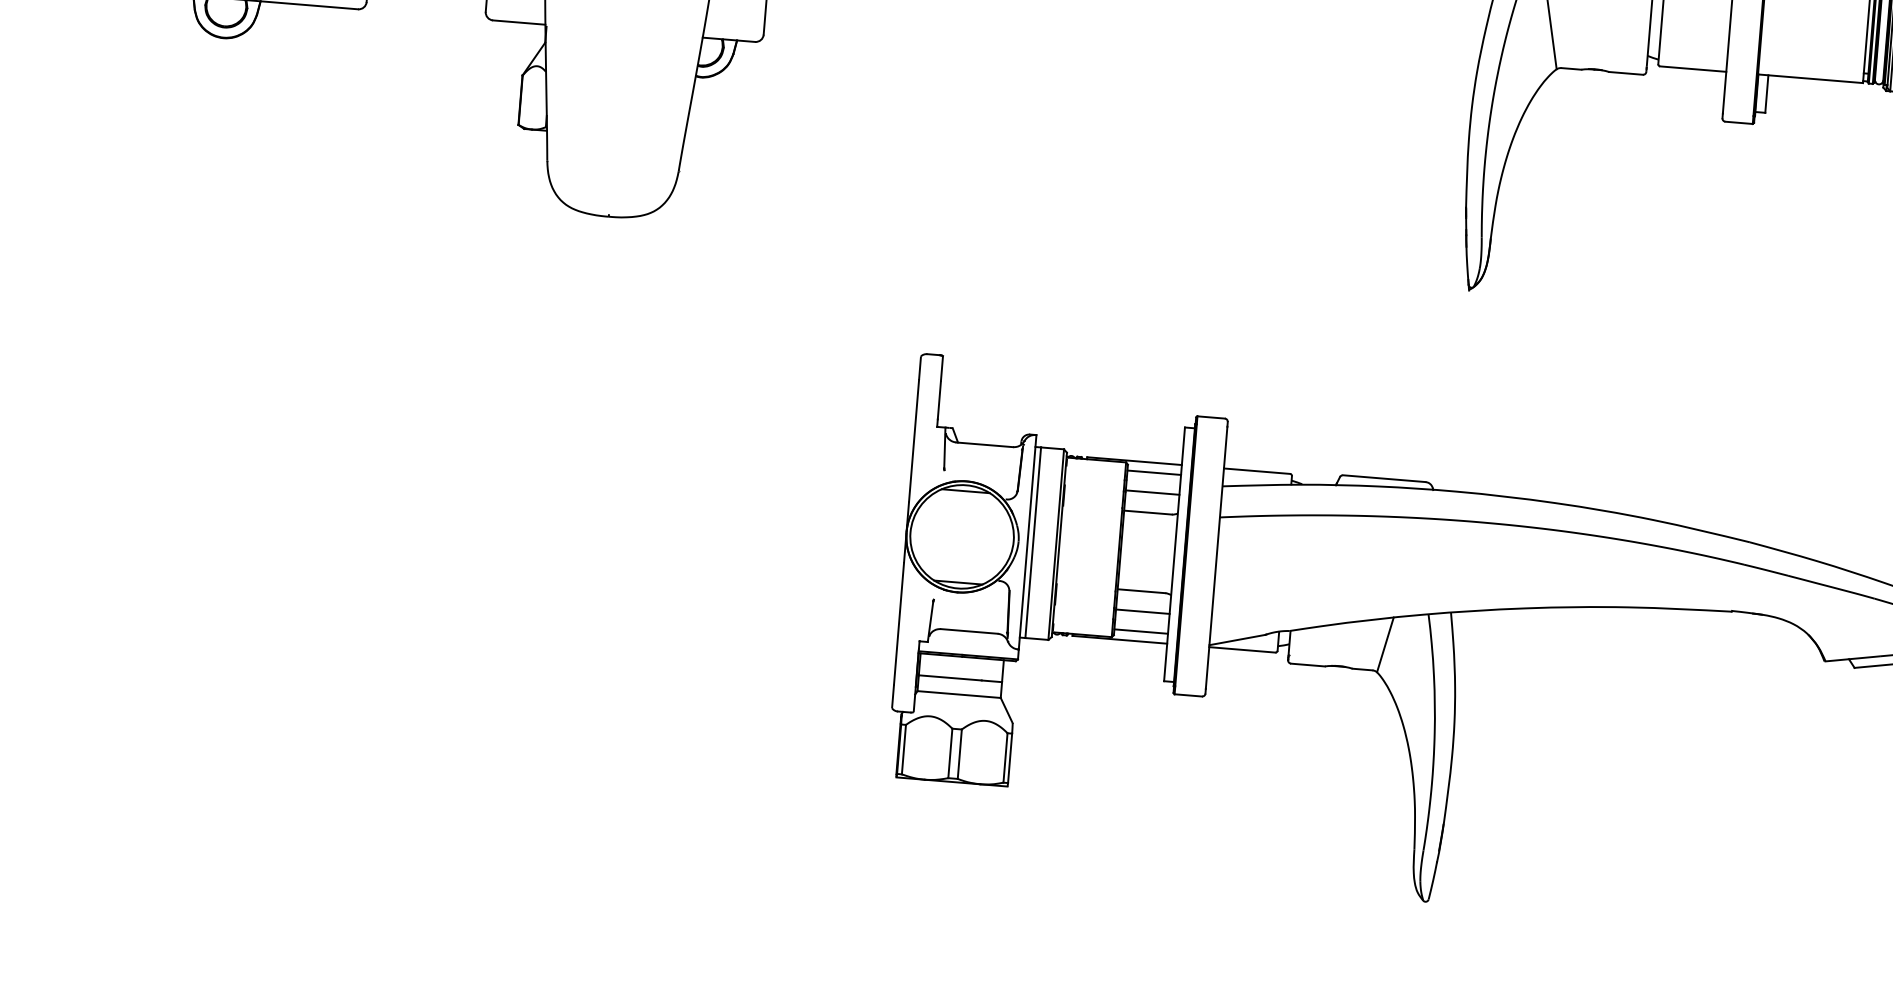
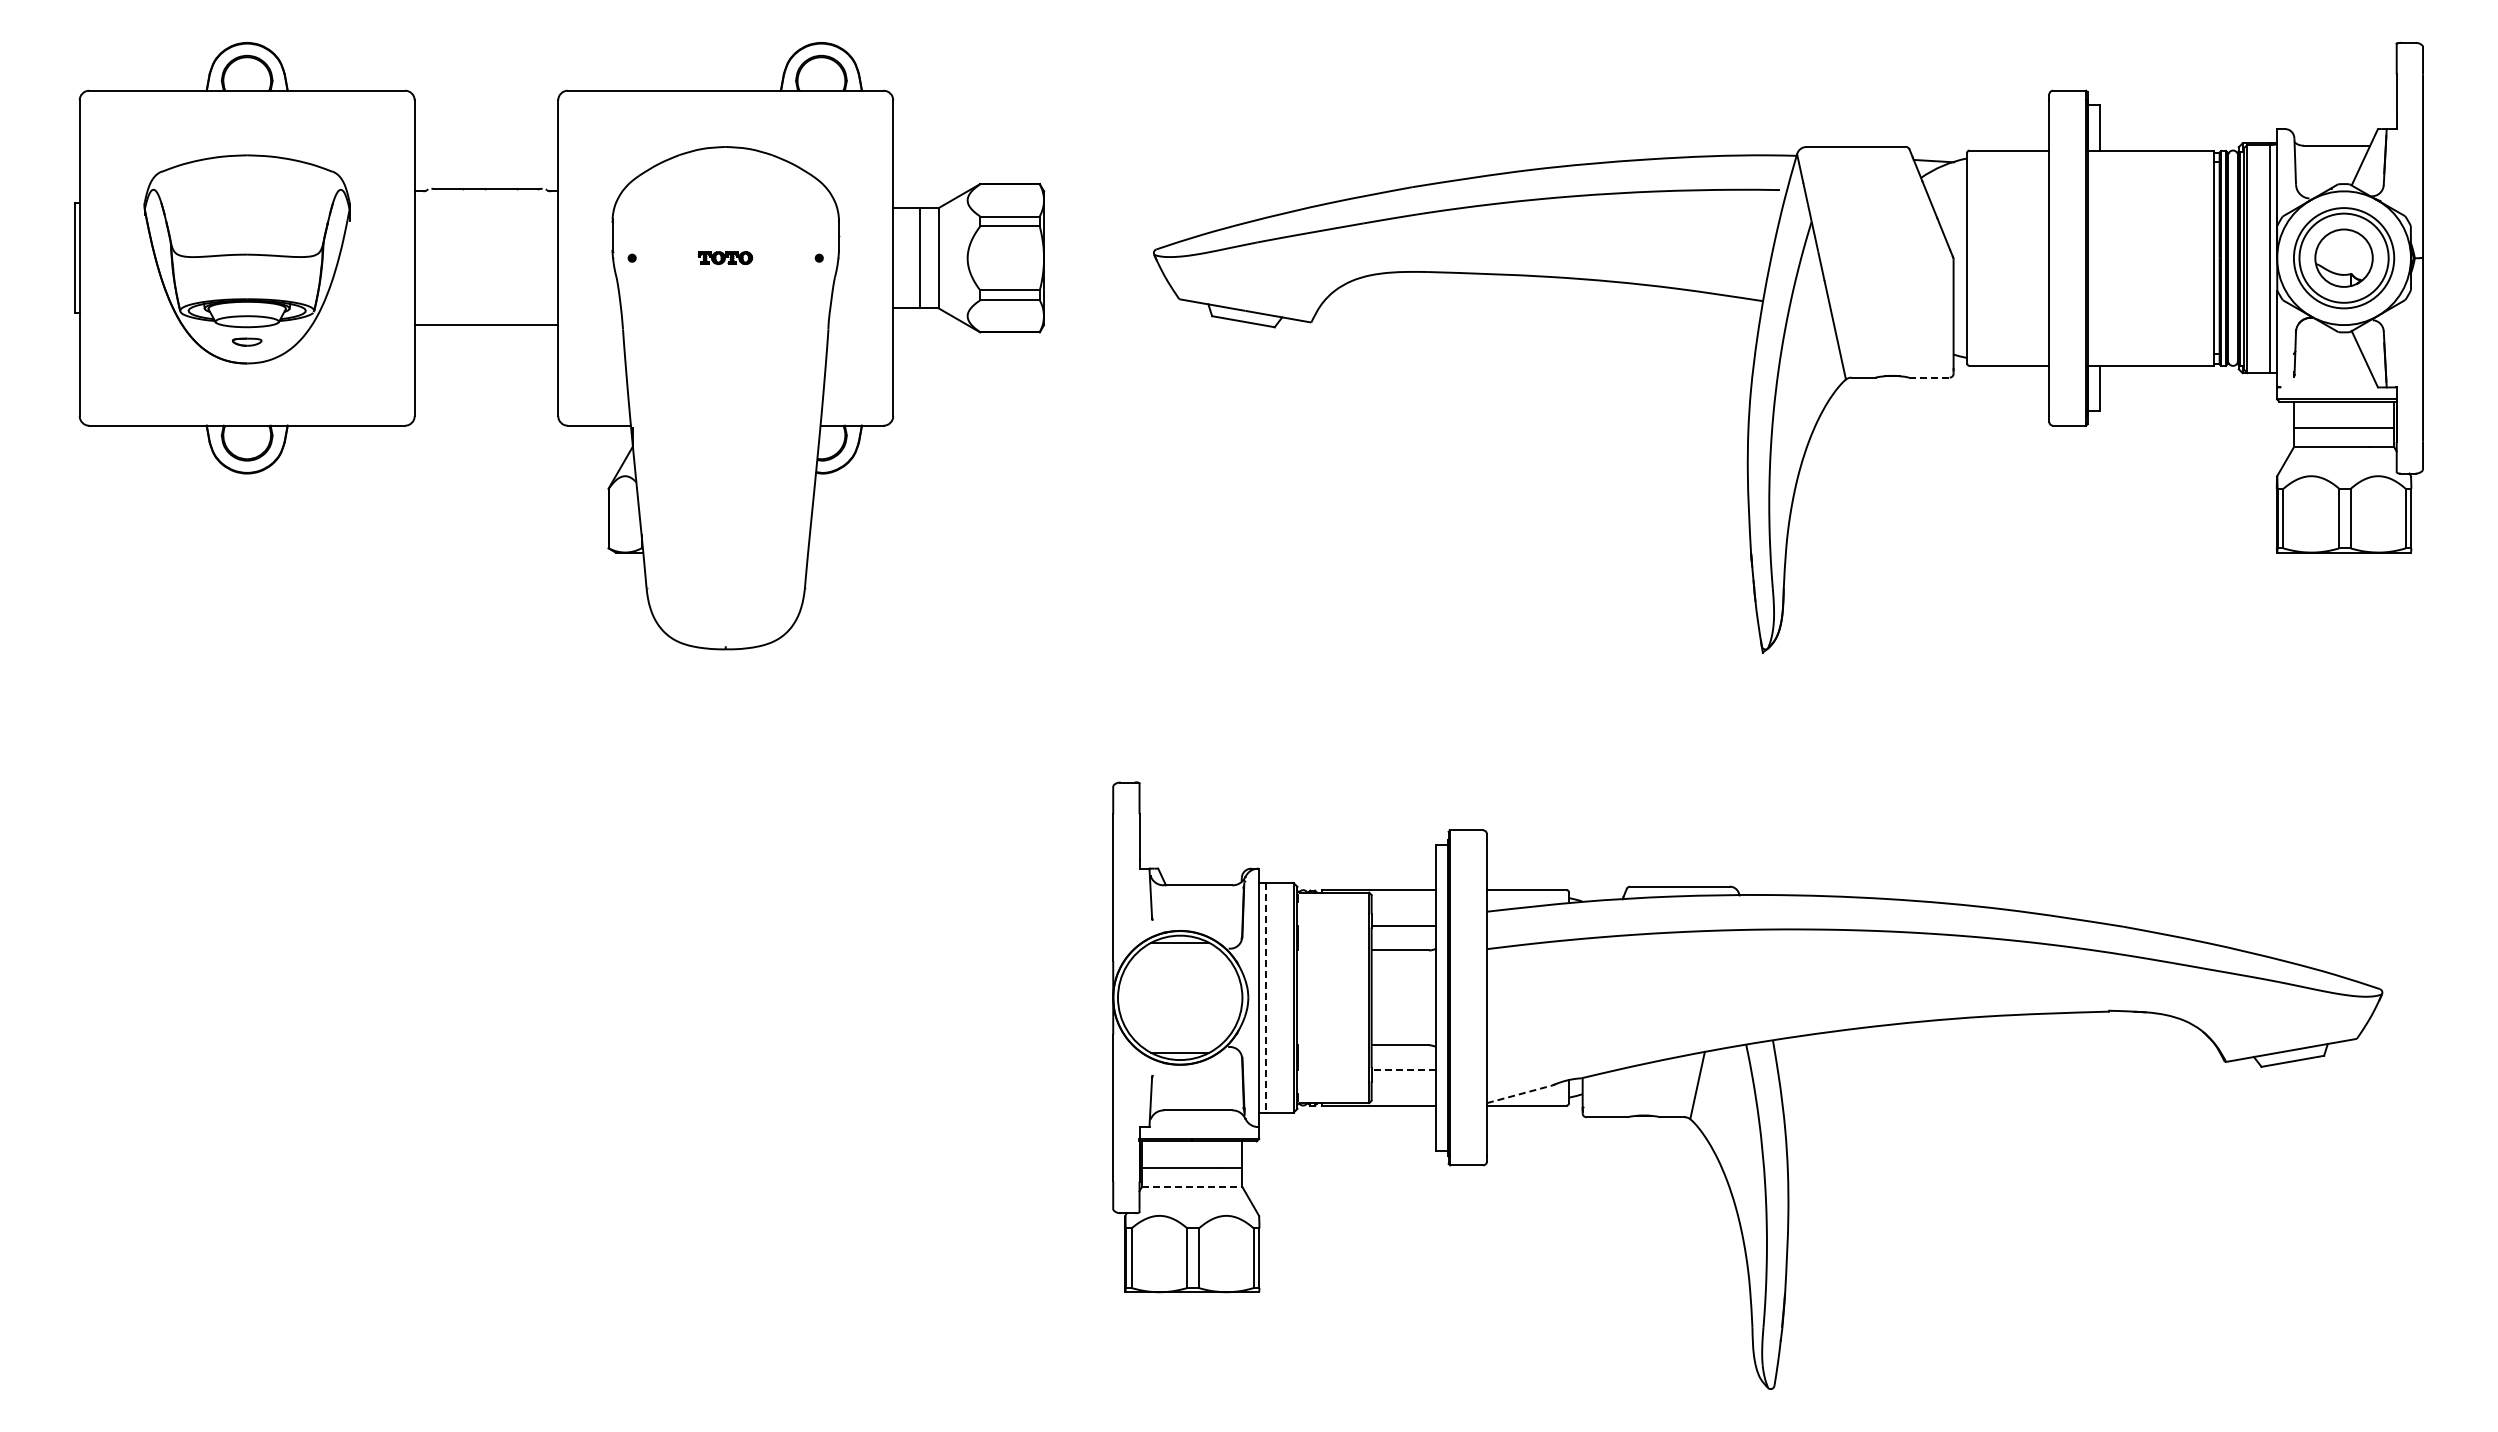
line: (1626, 73) -> (1929, 377), solid -> dashed
line: (1153, 473) -> (1403, 902), removed
line: (1032, 542) -> (1265, 997), solid -> dashed
line: (1142, 611) -> (1403, 1069), solid -> dashed
line: (1140, 631) -> (1403, 1093), removed
line: (1237, 640) -> (1519, 1094), solid -> dashed
line: (959, 694) -> (1192, 1186), solid -> dashed

